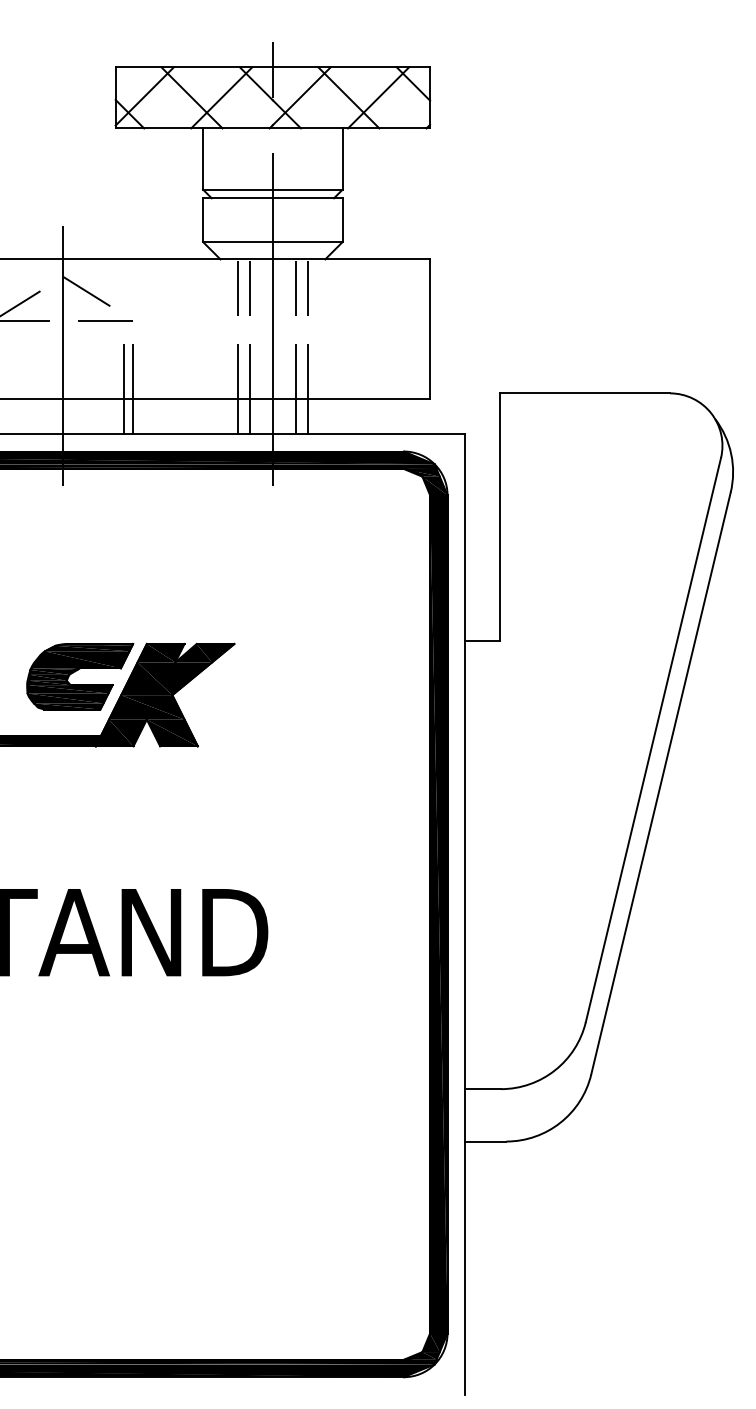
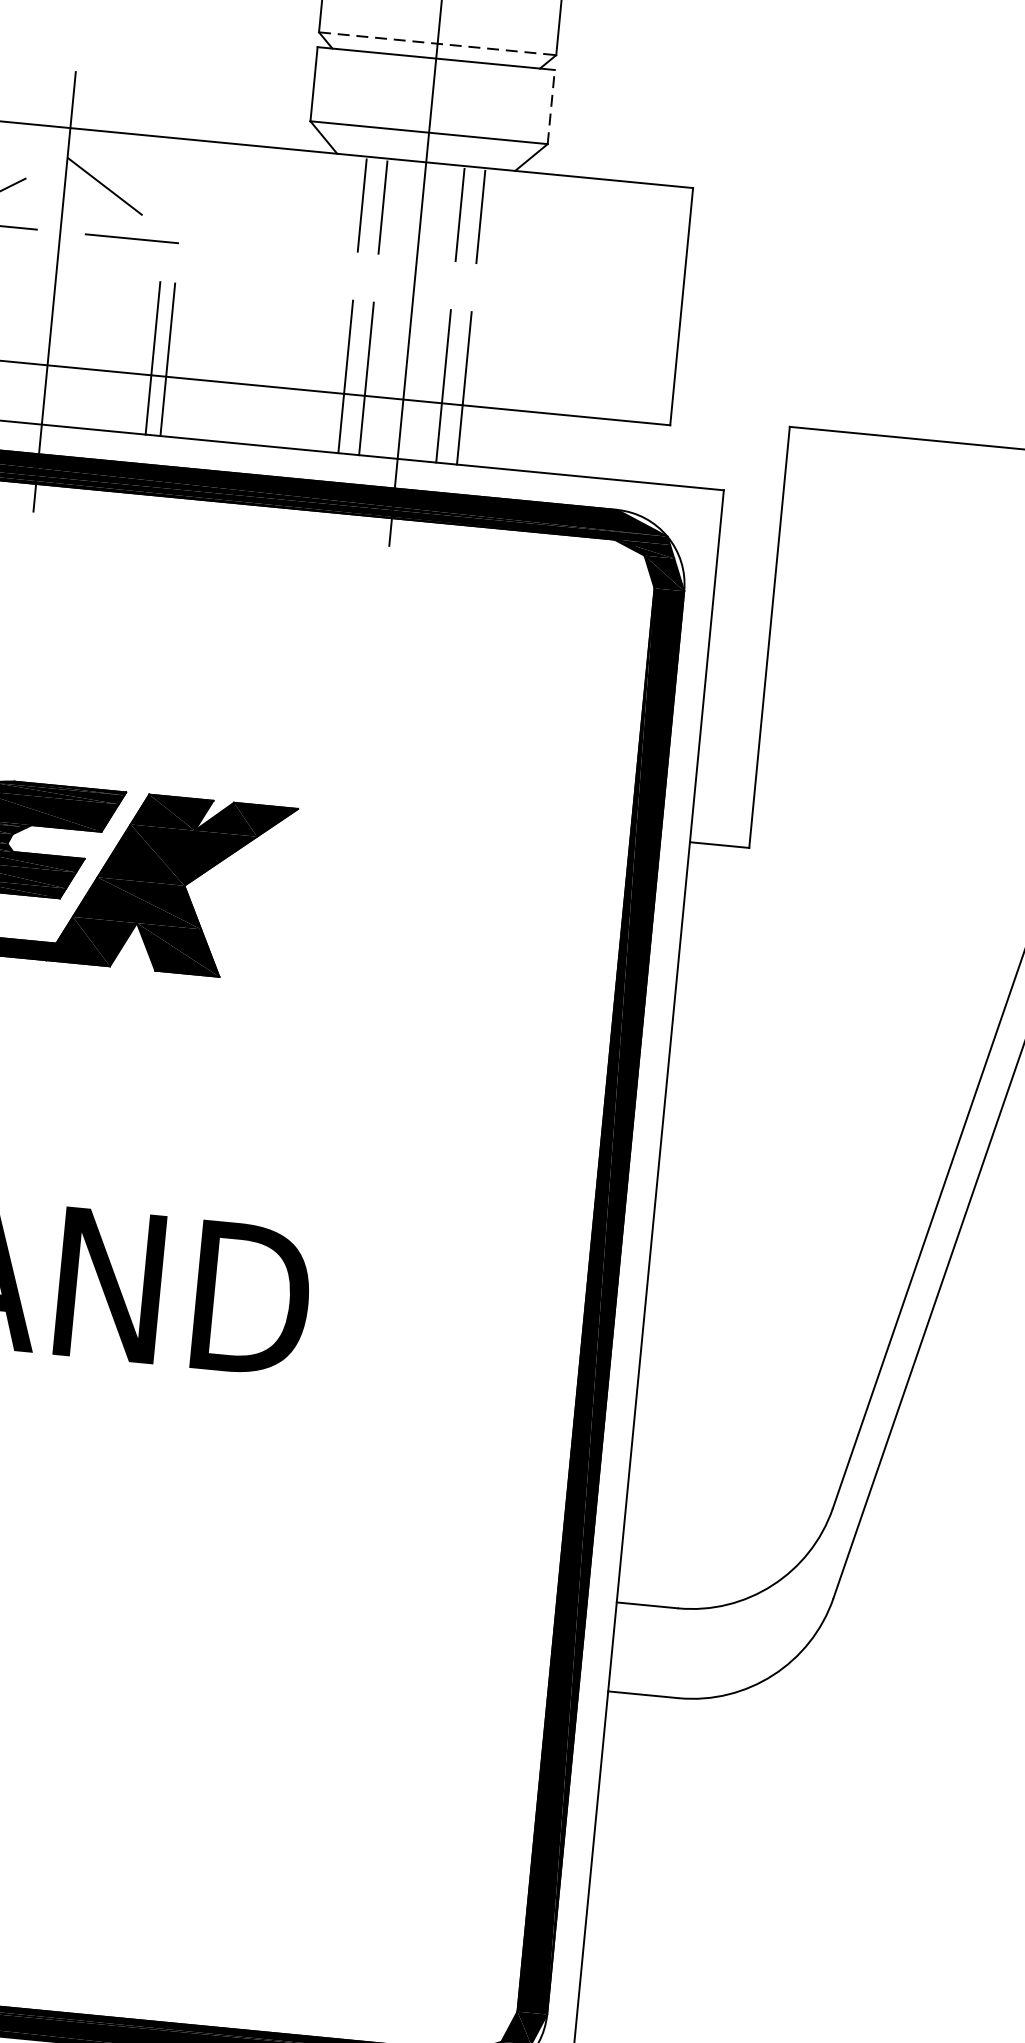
line: (272, 189) -> (437, 43), solid -> dashed
line: (342, 220) -> (550, 107), solid -> dashed

